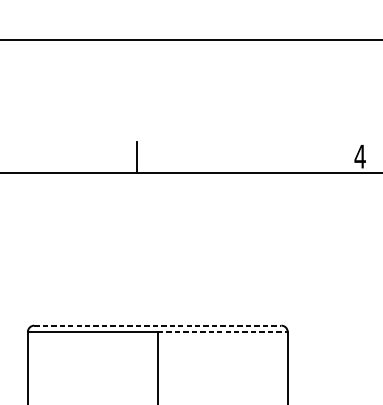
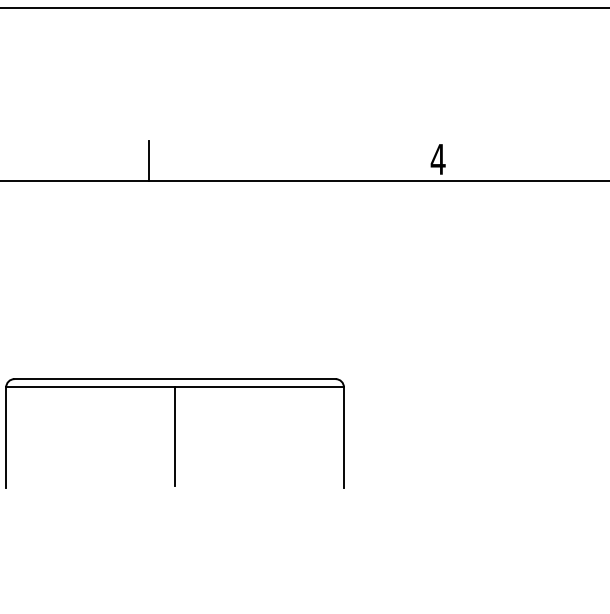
line: (158, 325) -> (175, 379), dashed -> solid
line: (223, 332) -> (260, 387), dashed -> solid

